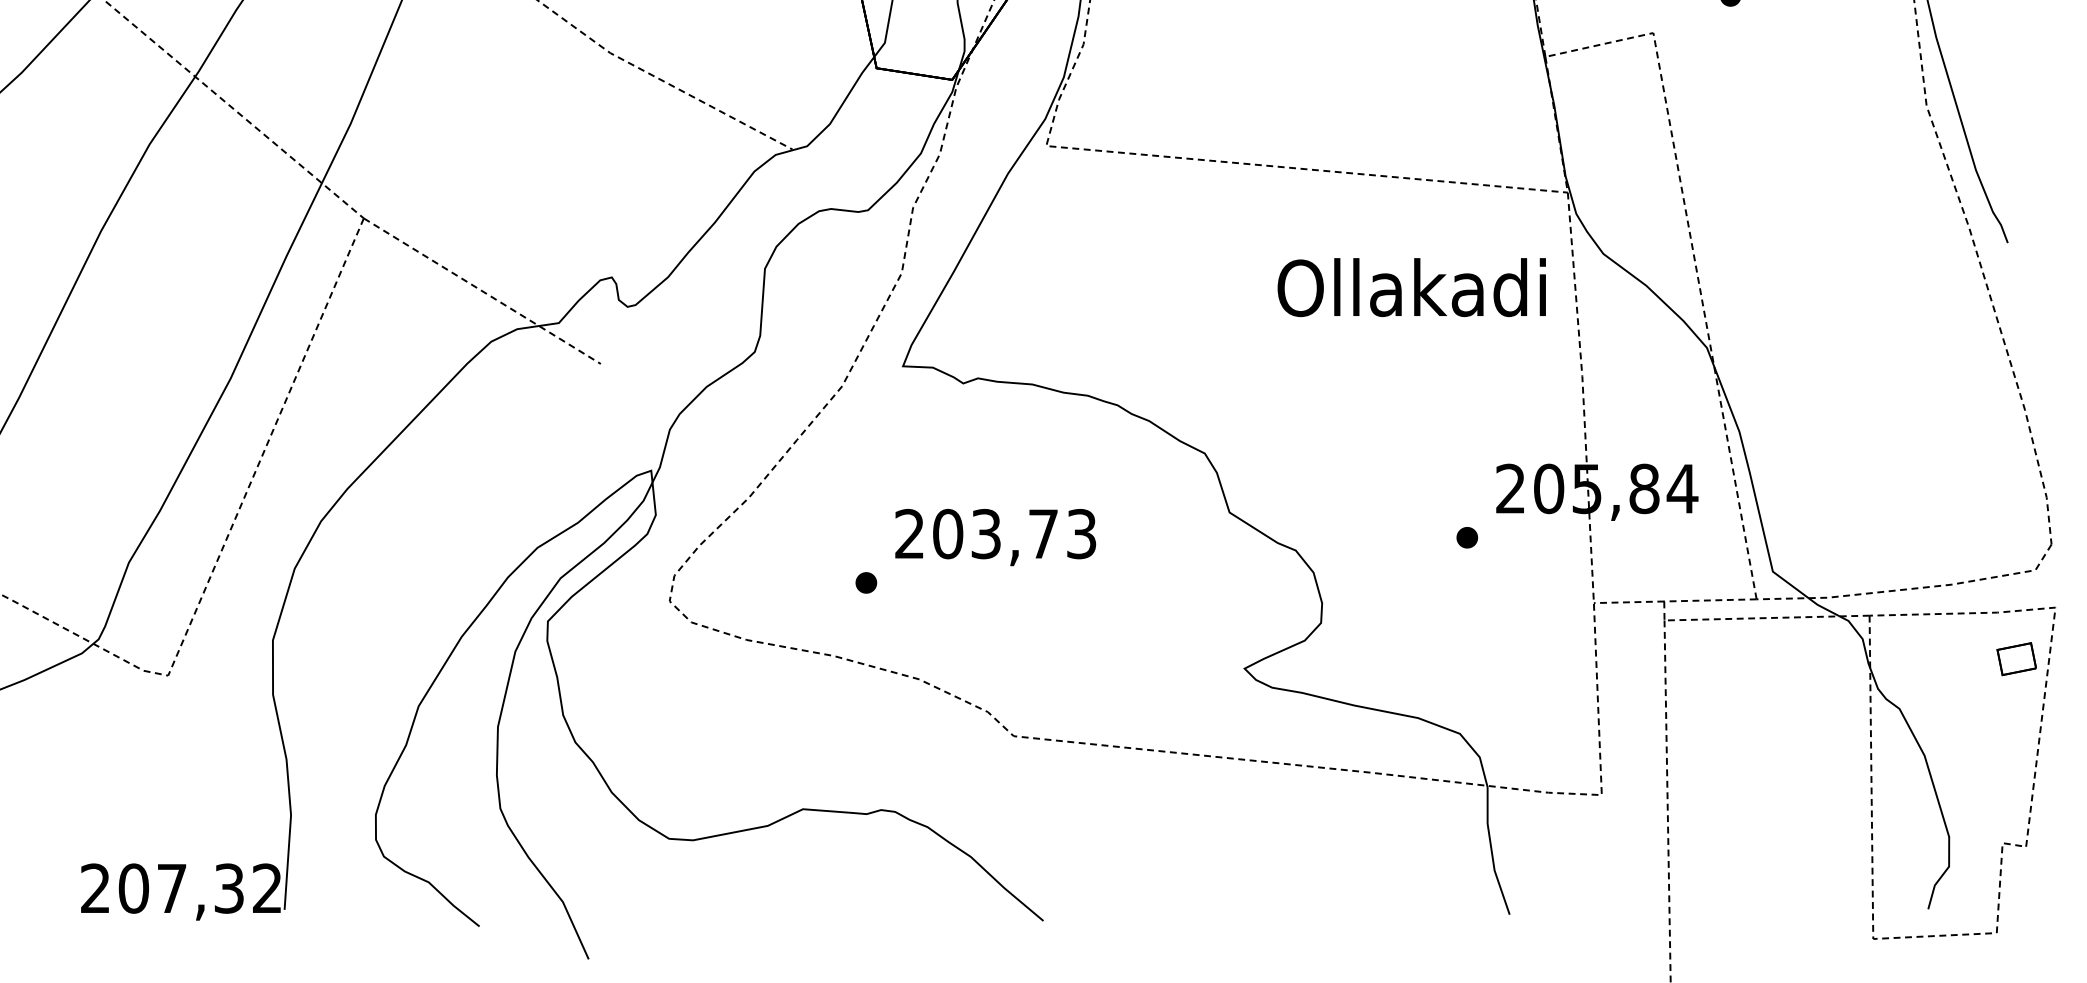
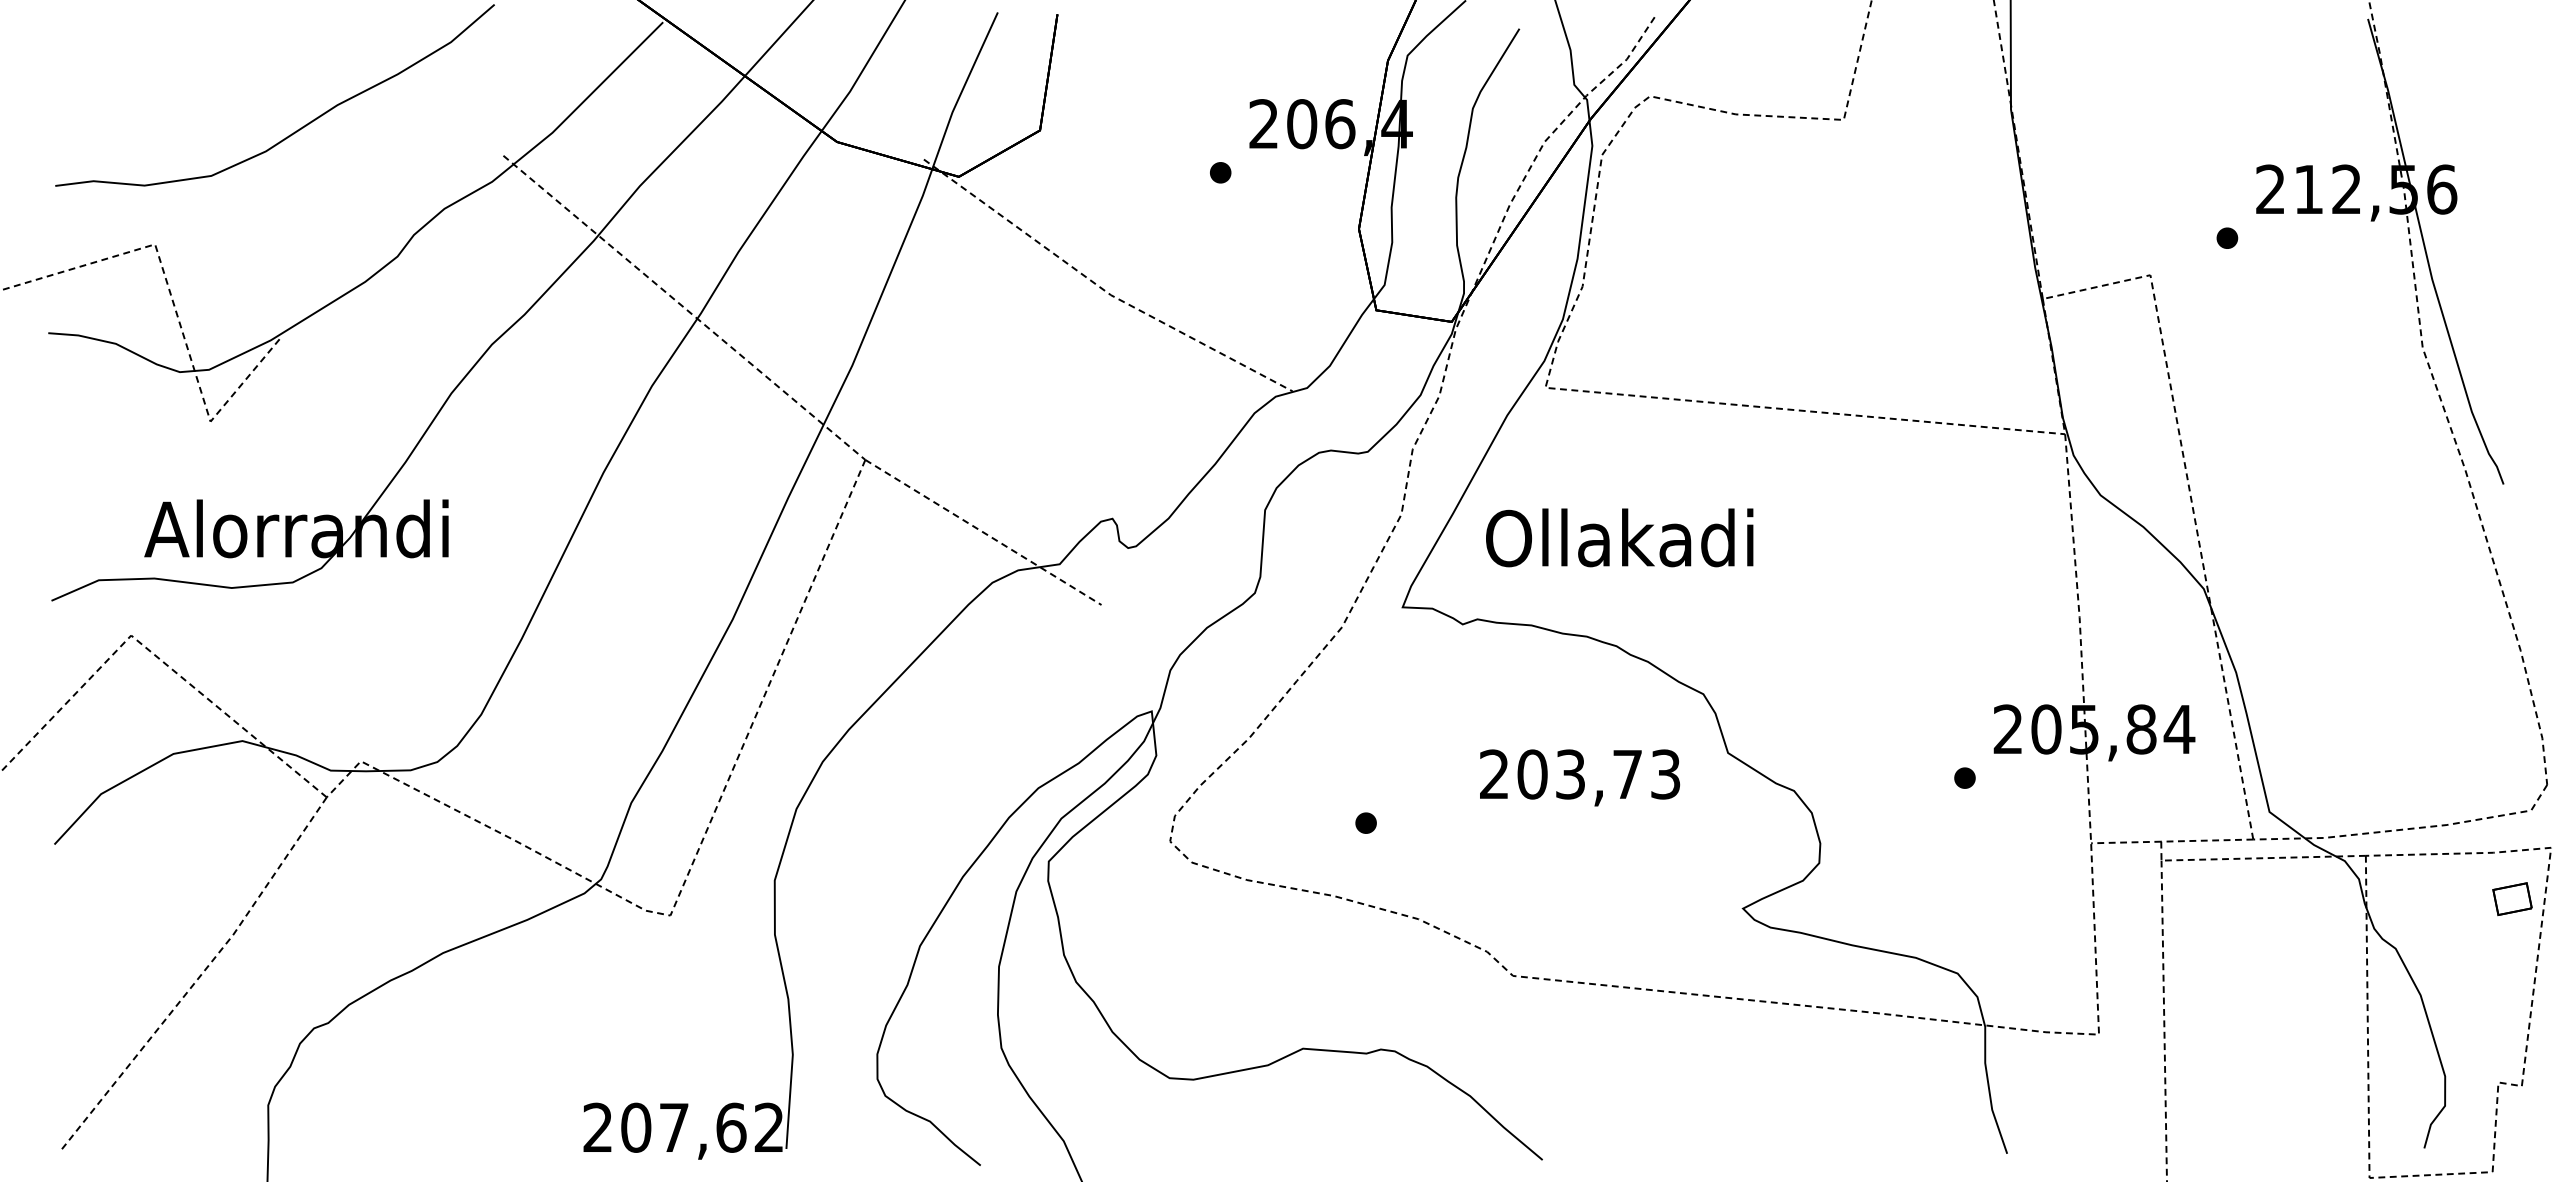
text: (1411, 287) -> (1619, 537), moved
text: (996, 537) -> (1580, 777), moved
text: (229, 888) -> (731, 1127), 207,32 -> 207,62

